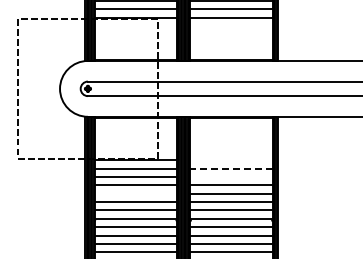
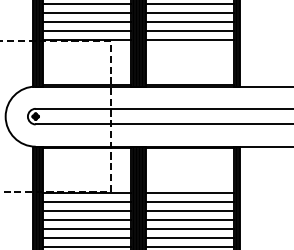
line: (231, 160) -> (190, 193), added
line: (231, 168) -> (190, 202), dashed -> solid
line: (231, 176) -> (190, 210), added
line: (135, 193) -> (86, 229), added

